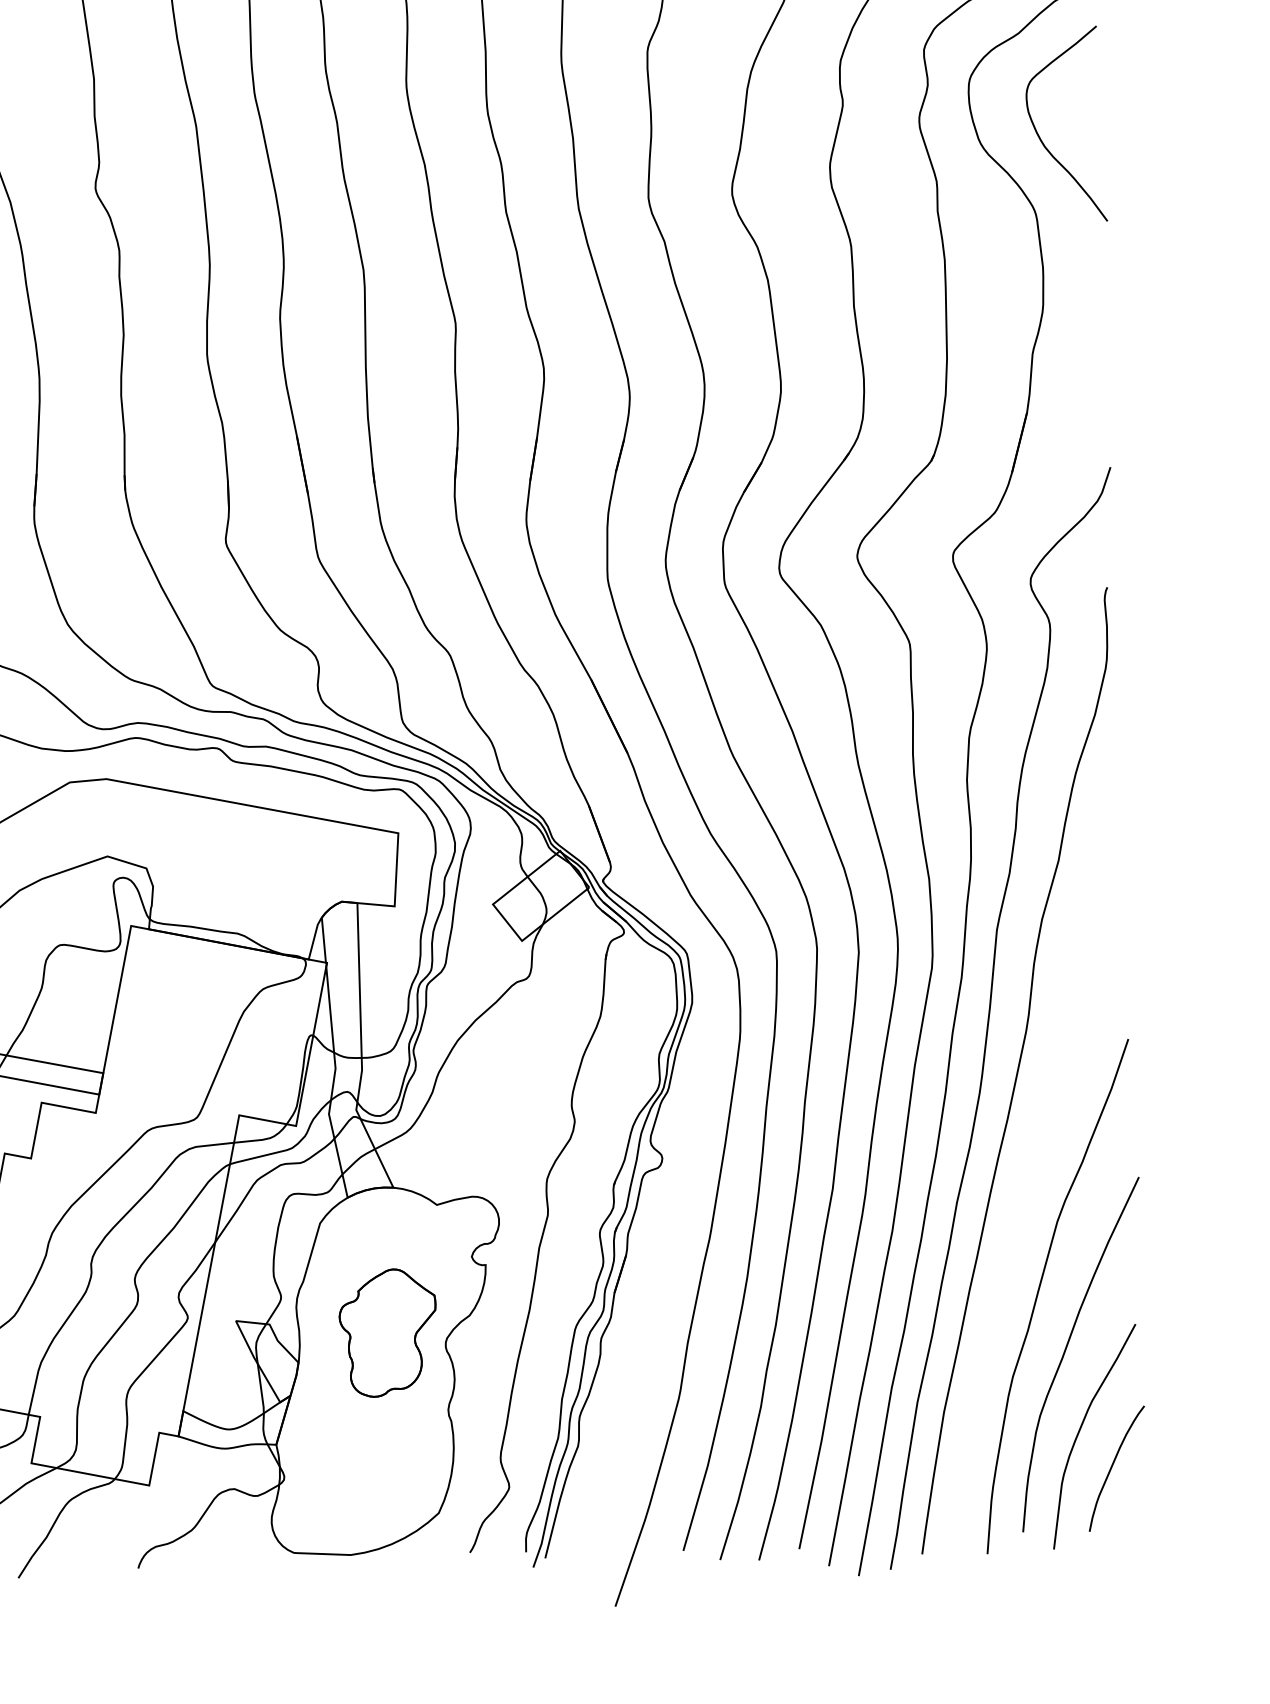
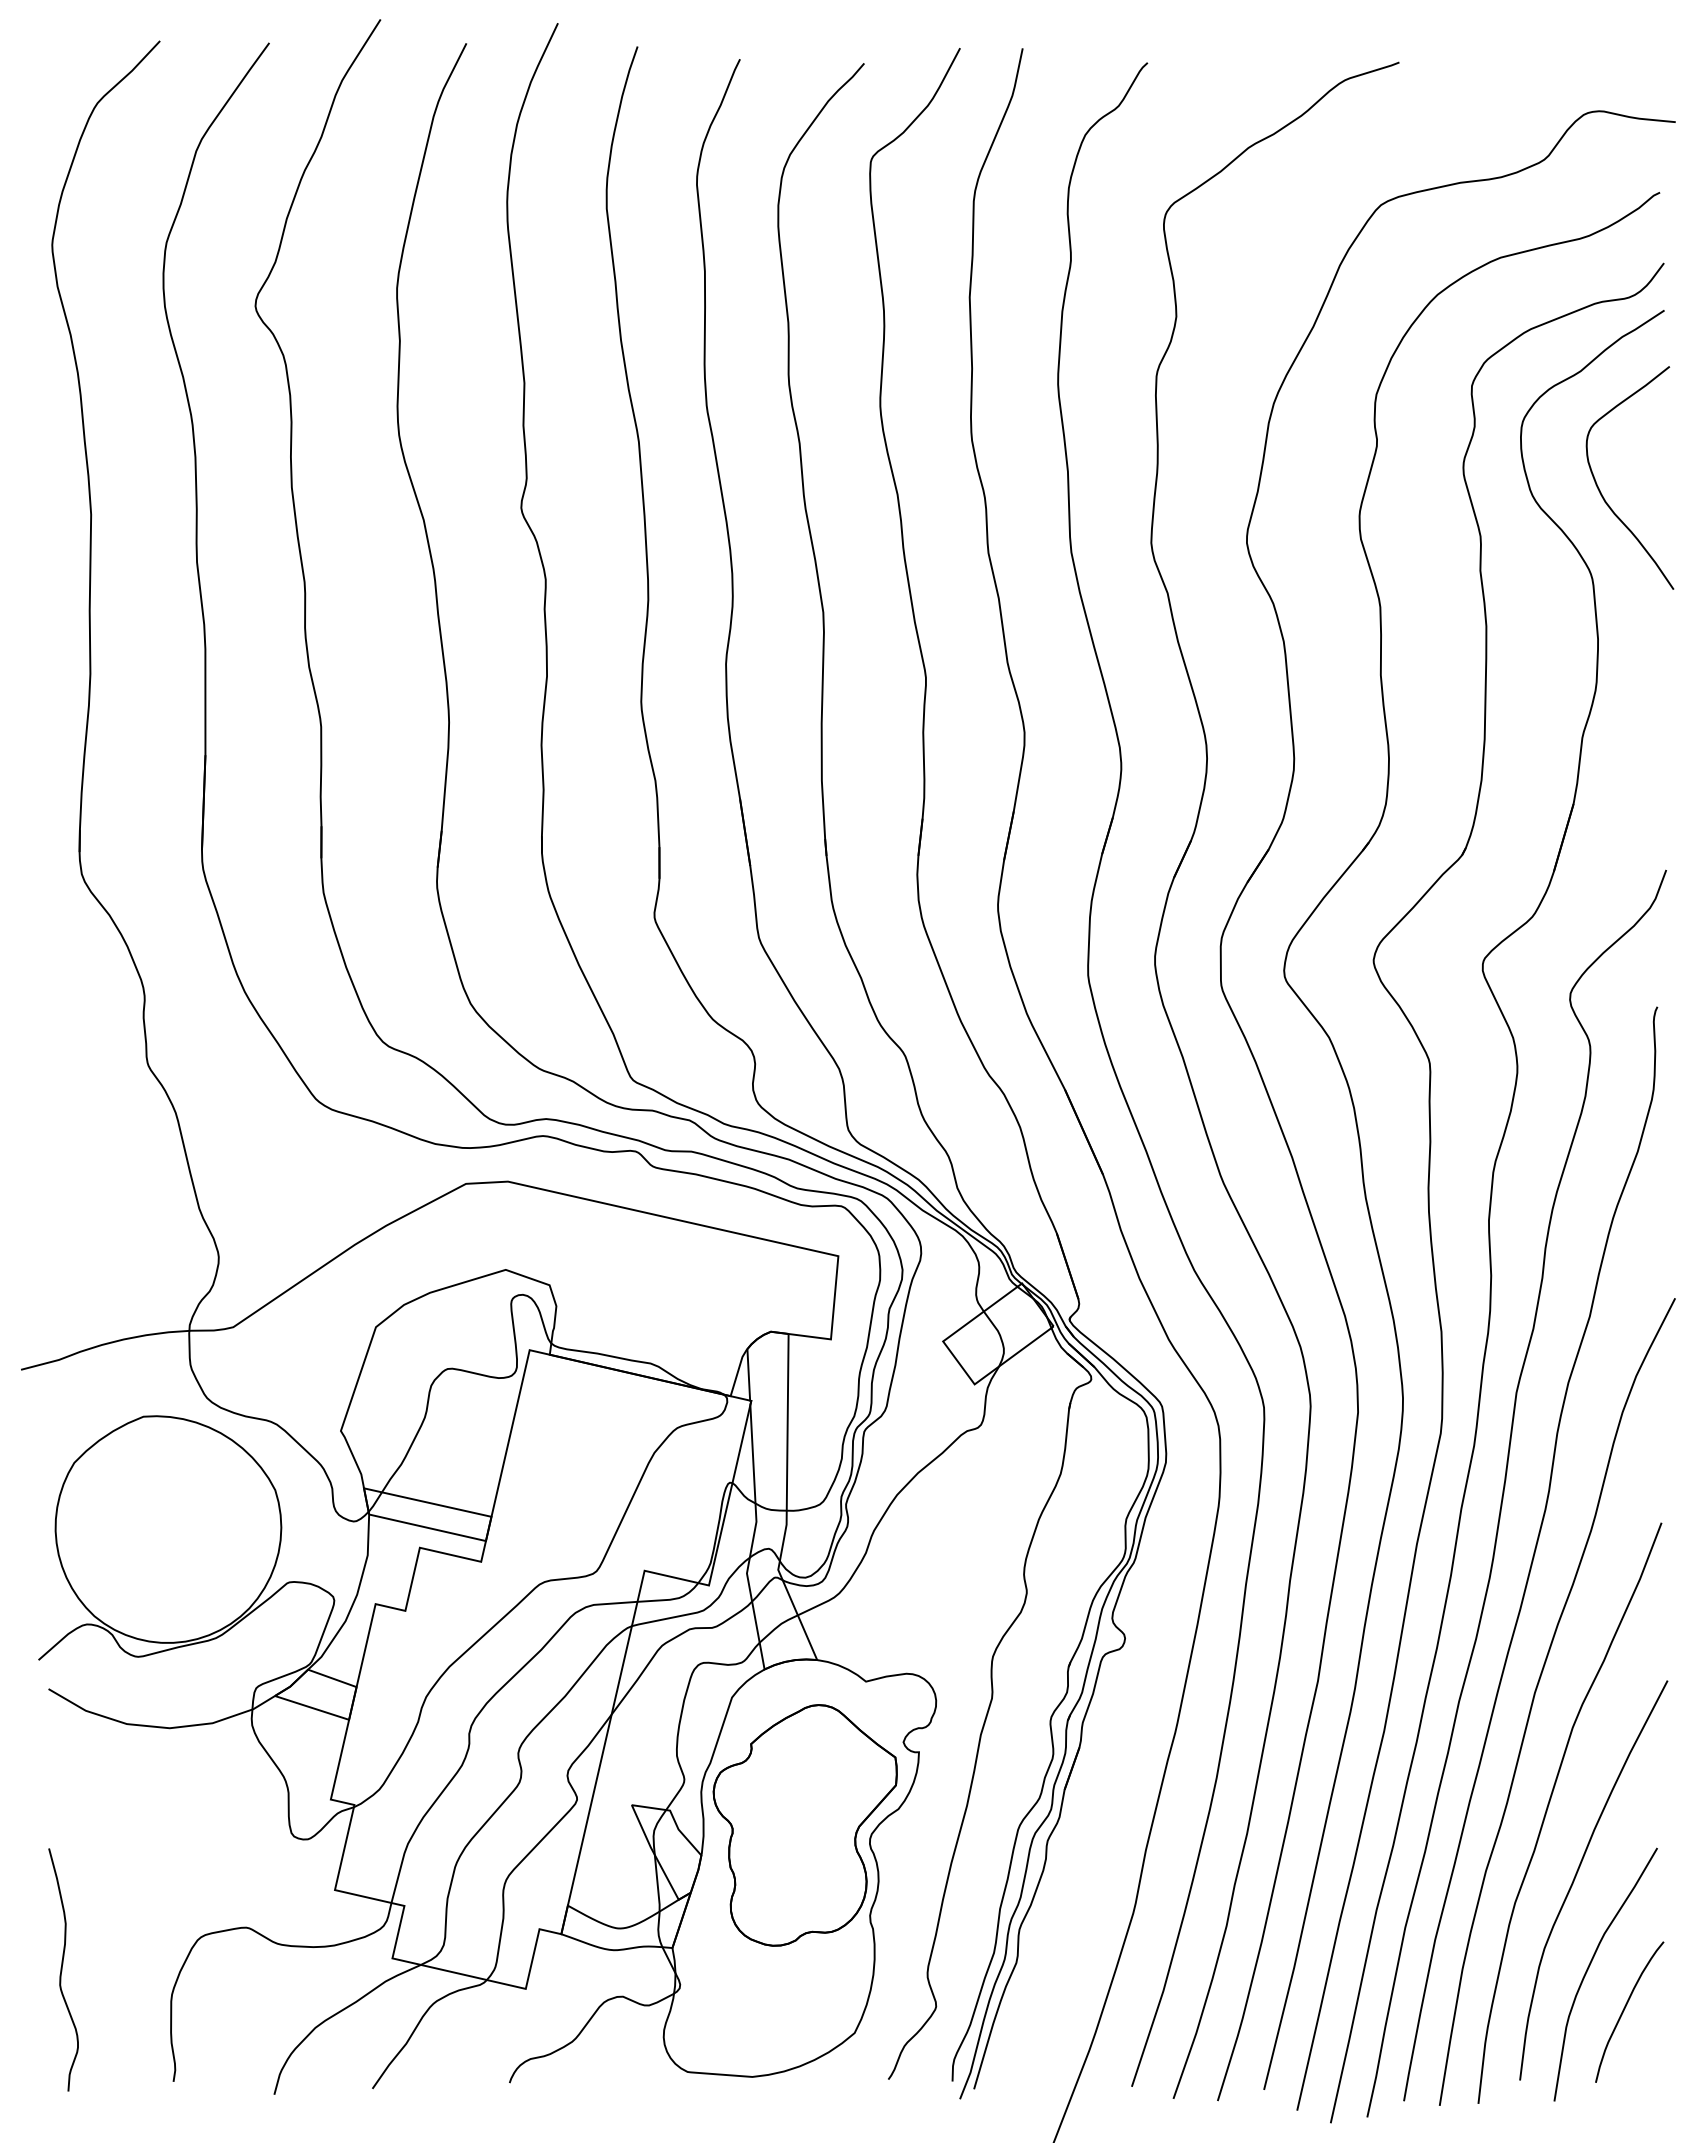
curve: (1023, 1194) -> (1535, 1695), added
part: (387, 1333) -> (804, 1825), size x1.67

